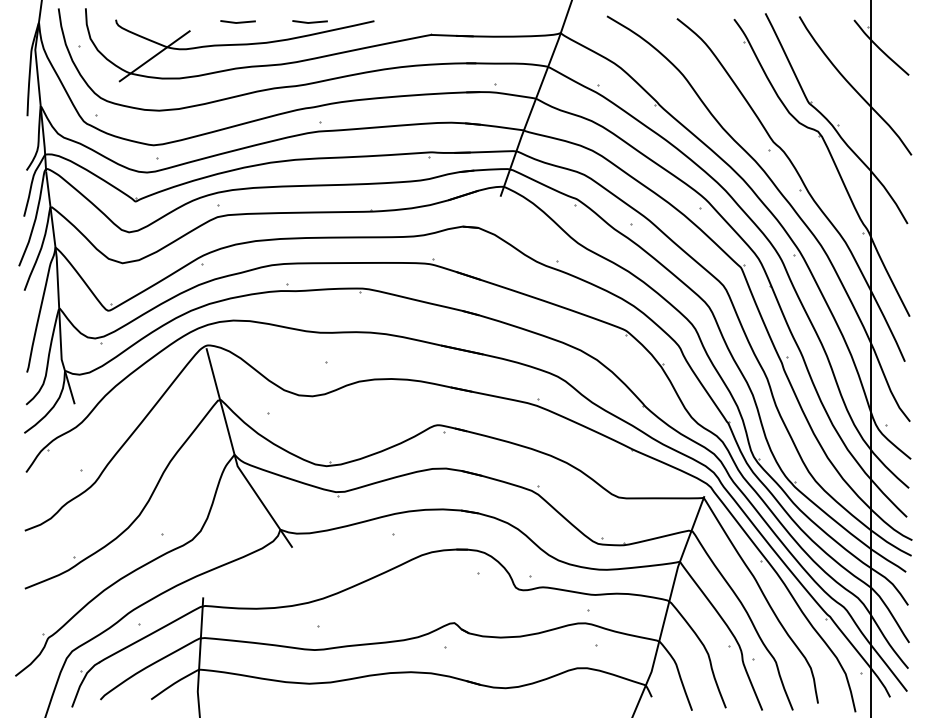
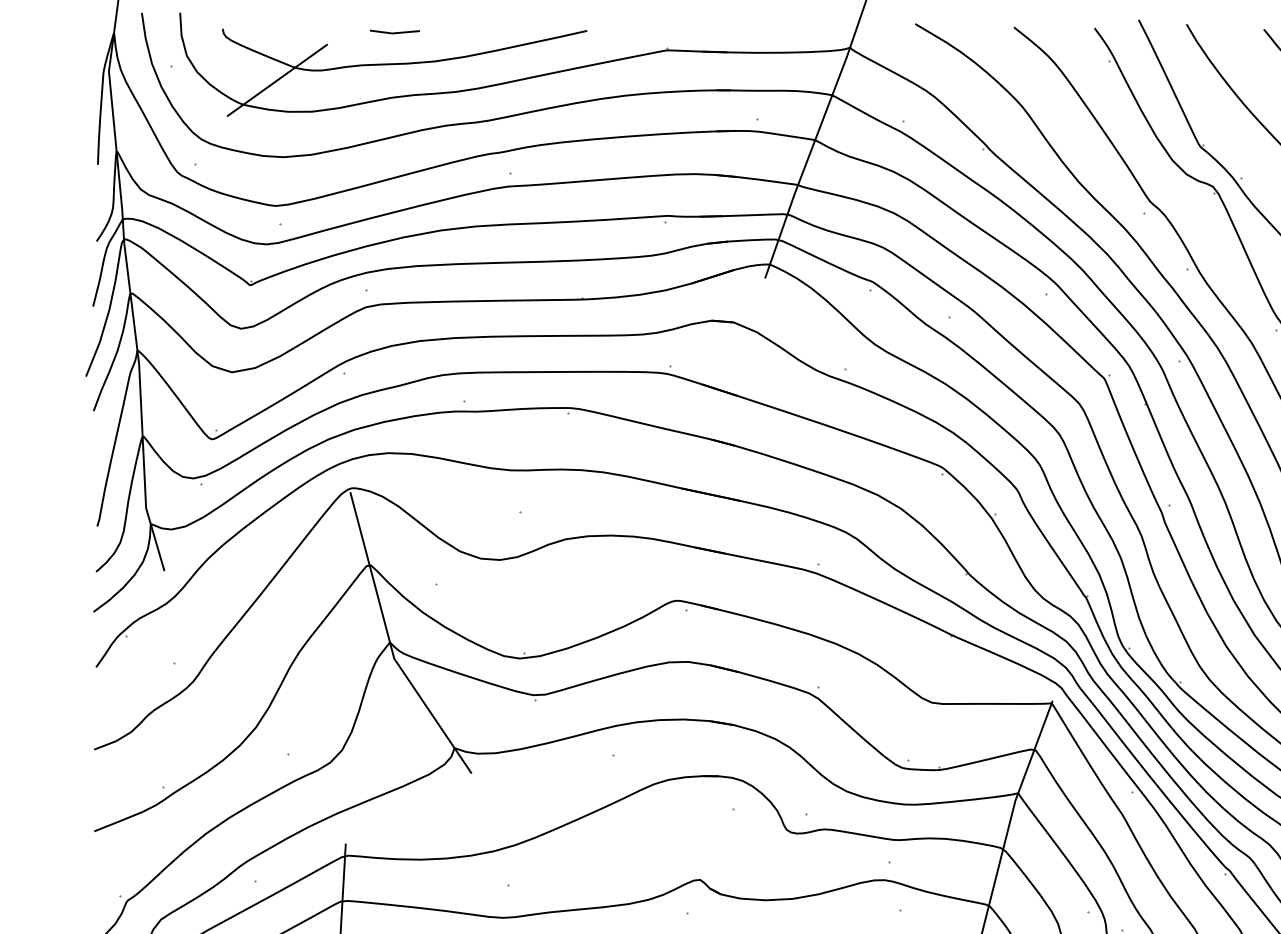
line: (310, 21) -> (497, 31), removed

